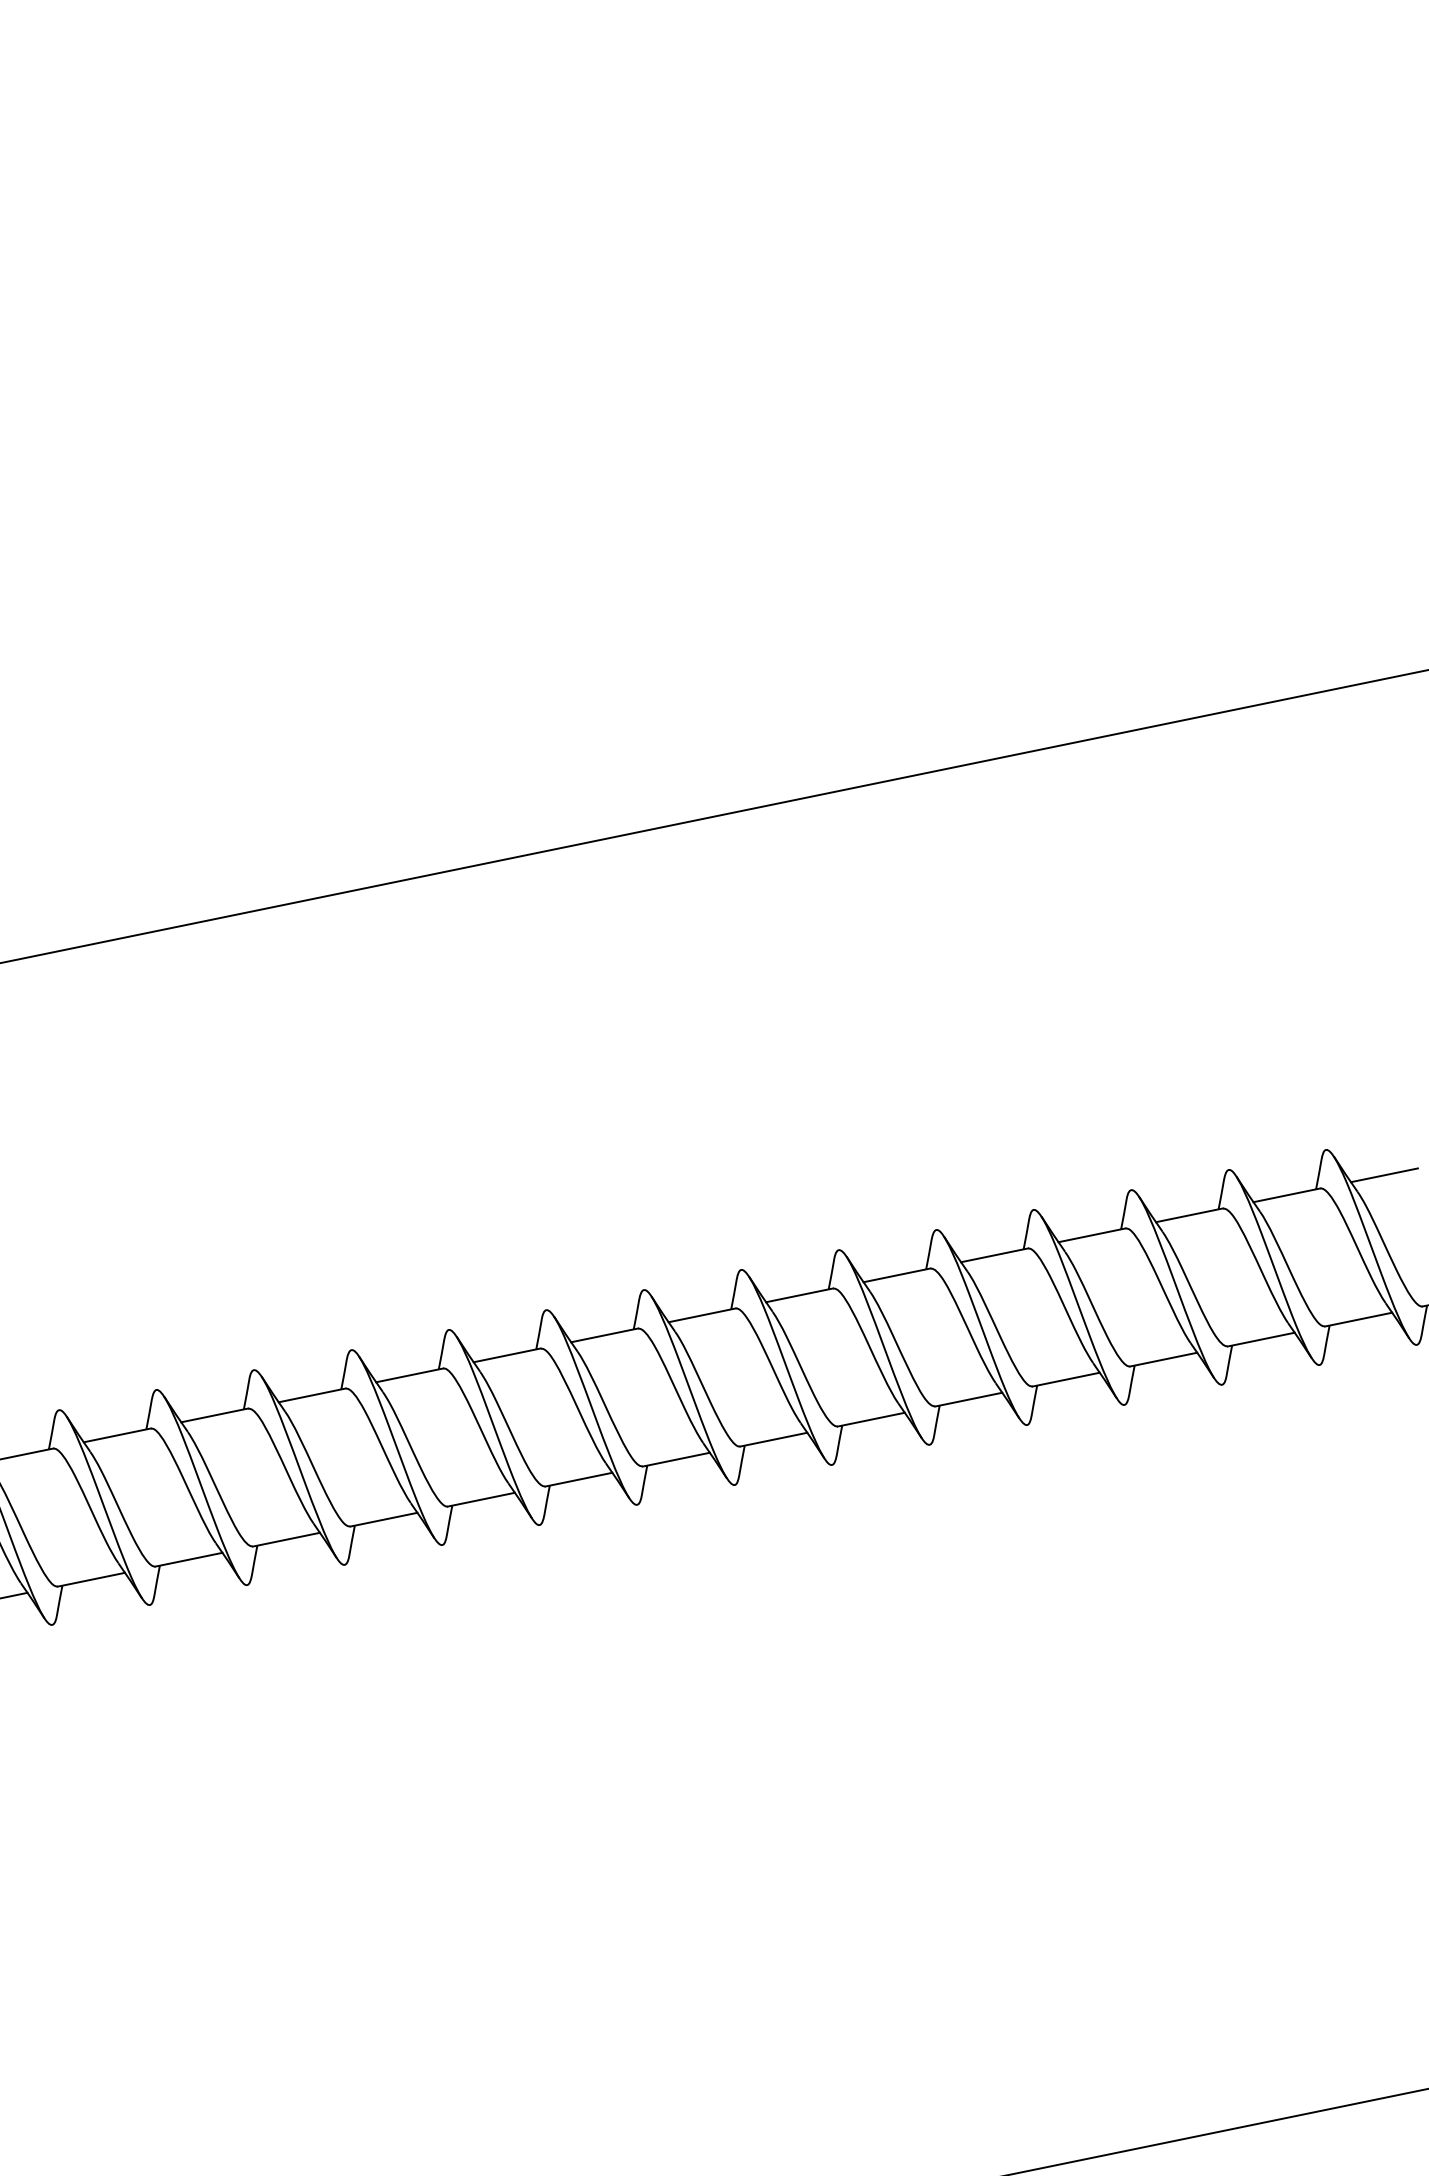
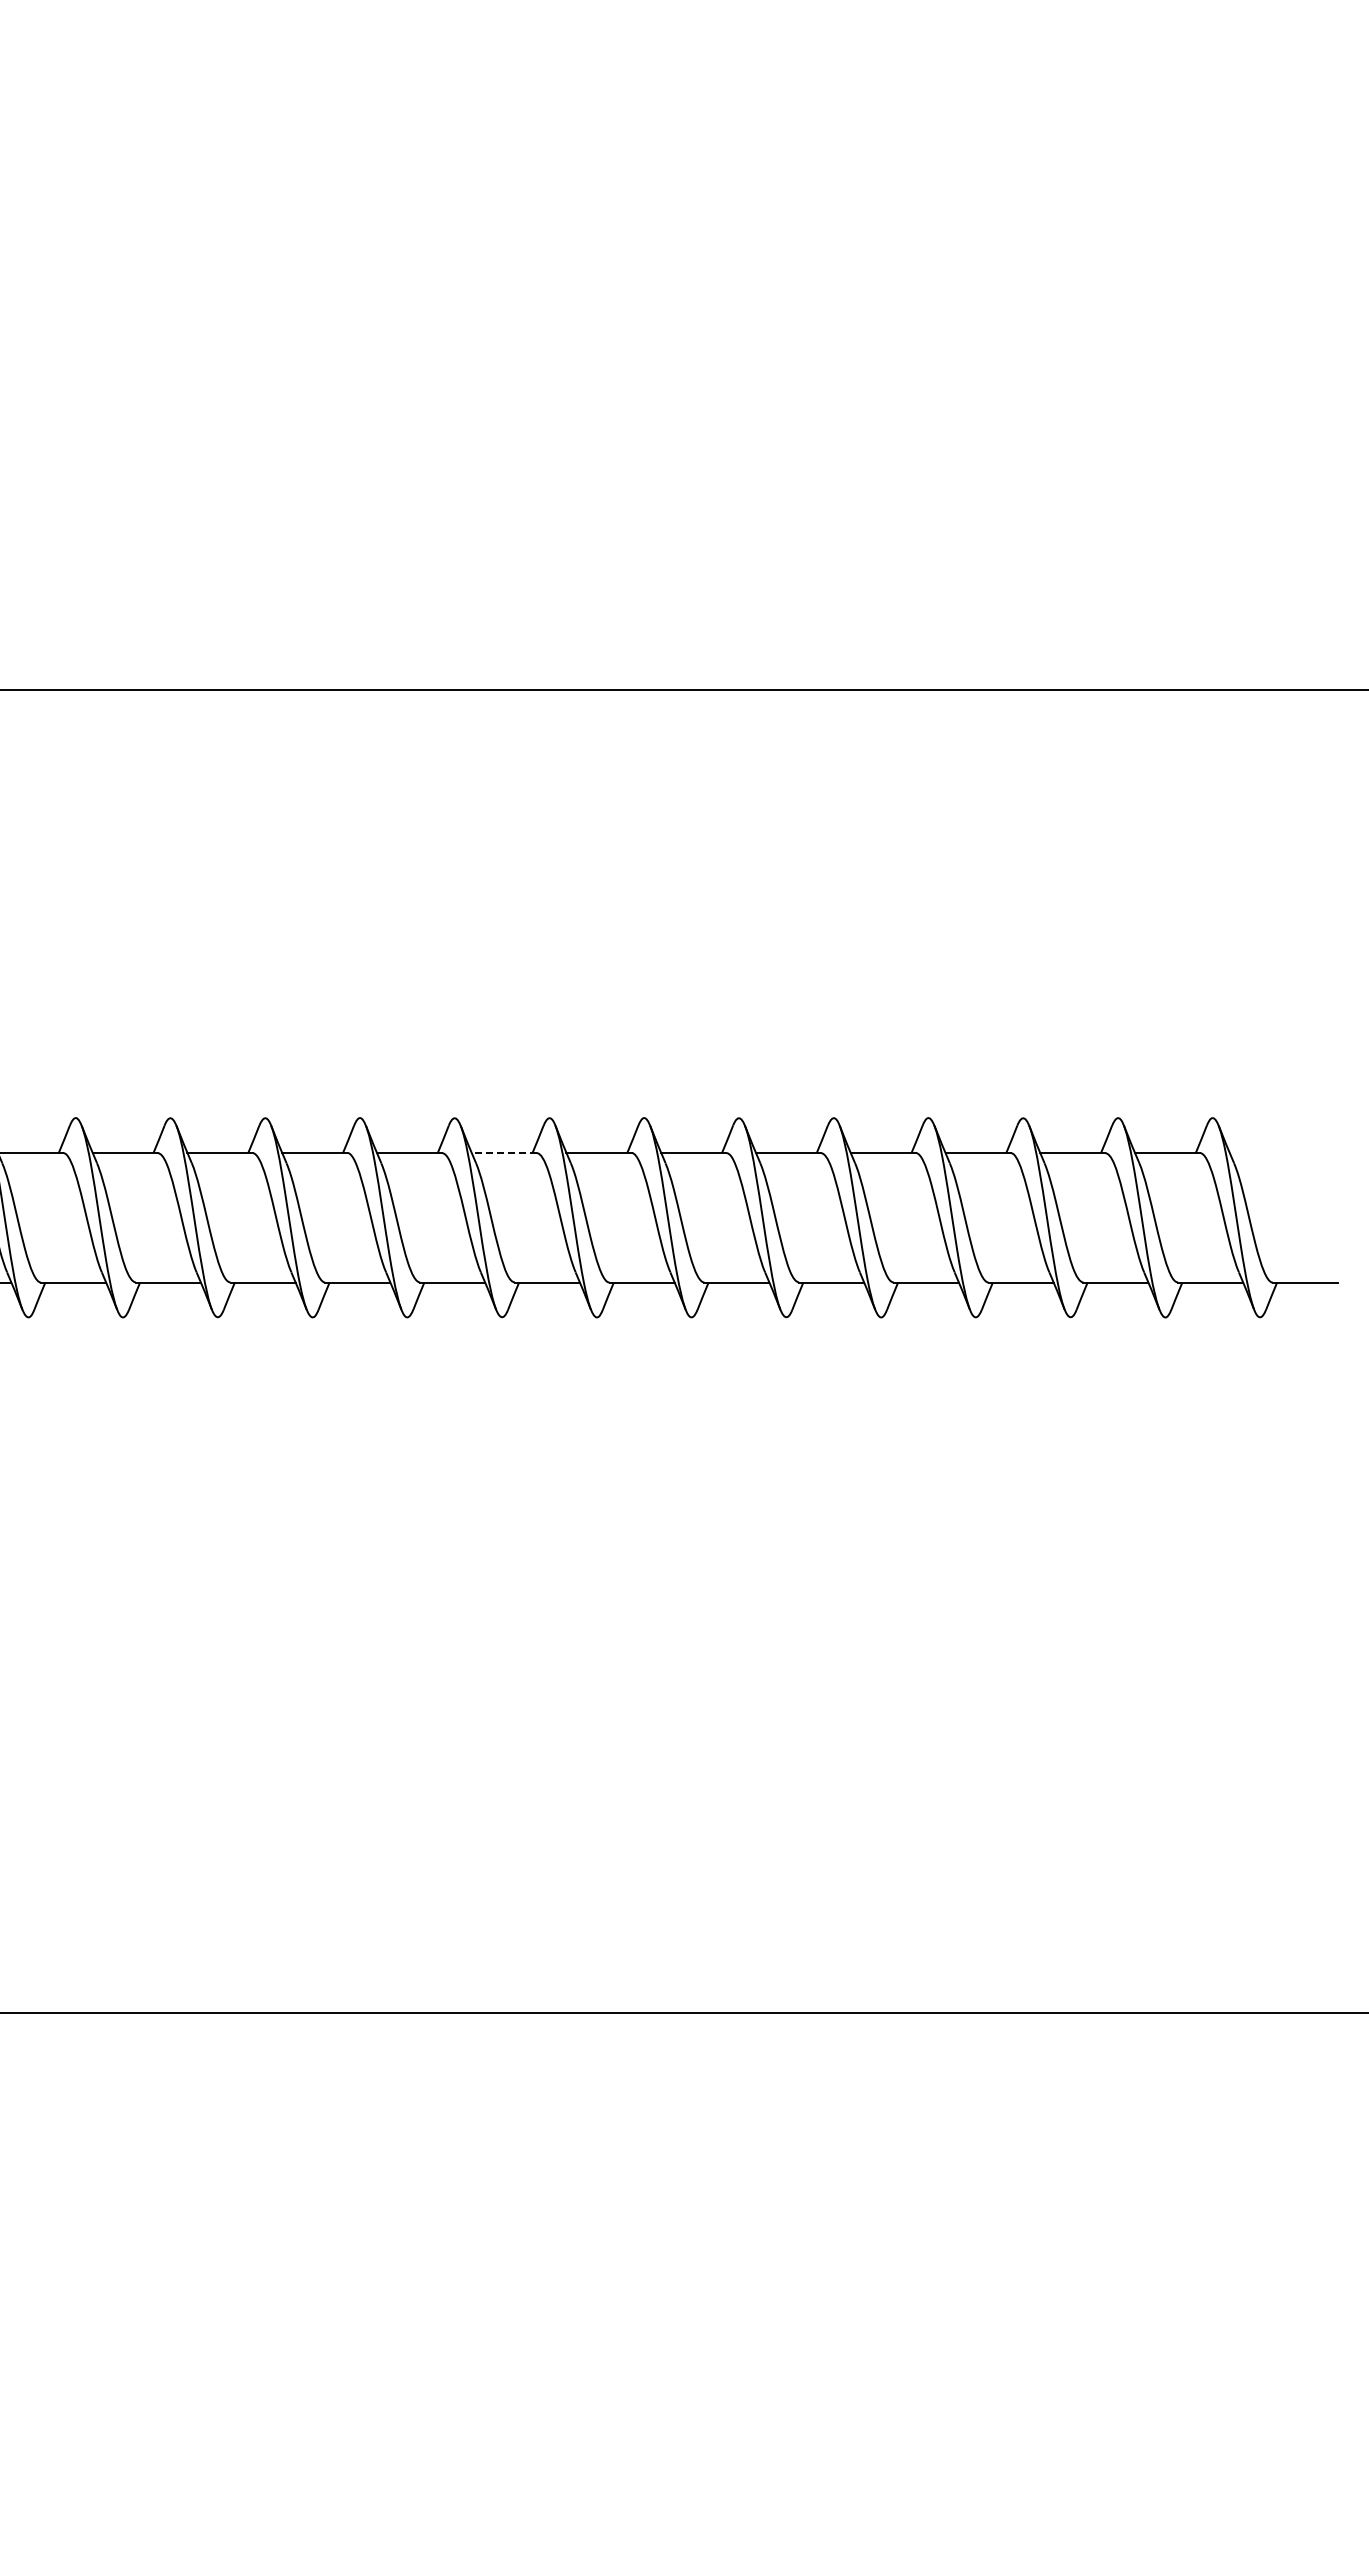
line: (1383, 1175) -> (1261, 1152), removed
line: (604, 1334) -> (504, 1152), solid -> dashed

